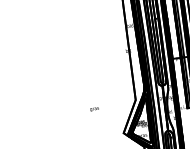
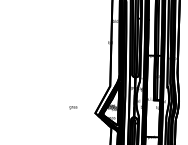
text: (94, 109) -> (73, 107), moved

